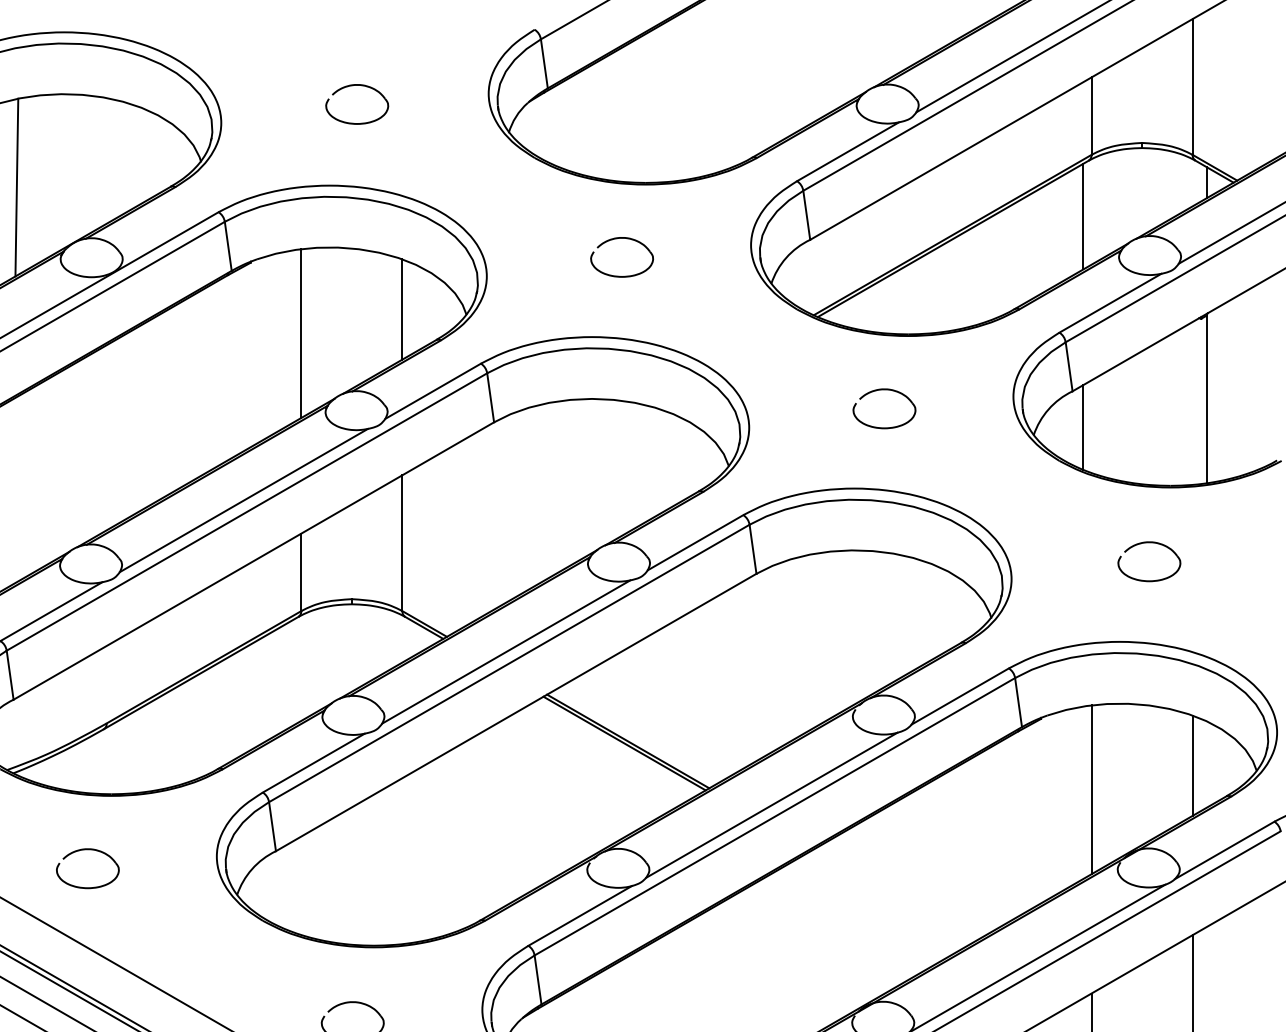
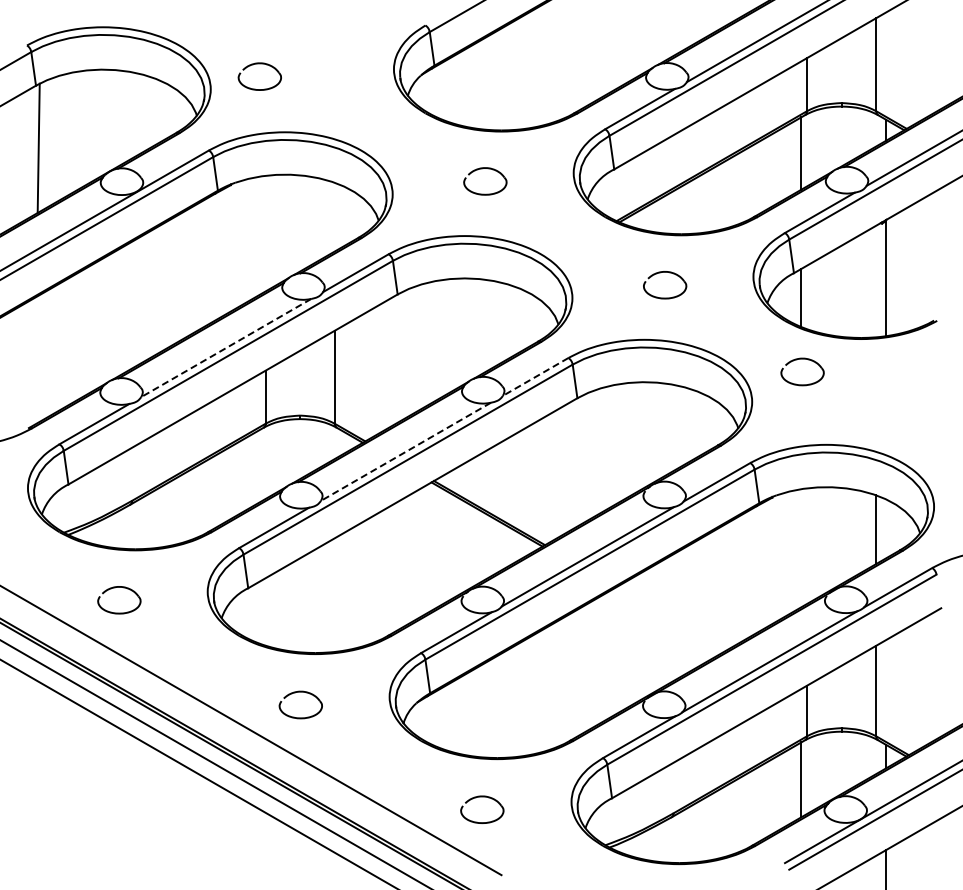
part: (356, 86) -> (259, 64), moved
line: (16, 187) -> (70, 133), removed
line: (401, 308) -> (334, 216), removed
line: (301, 333) -> (265, 233), removed
line: (242, 501) -> (225, 348), solid -> dashed
line: (695, 542) -> (535, 376), solid -> dashed
part: (1149, 543) -> (802, 359), moved
line: (505, 653) -> (405, 452), solid -> dashed
line: (1090, 790) -> (806, 546), removed

